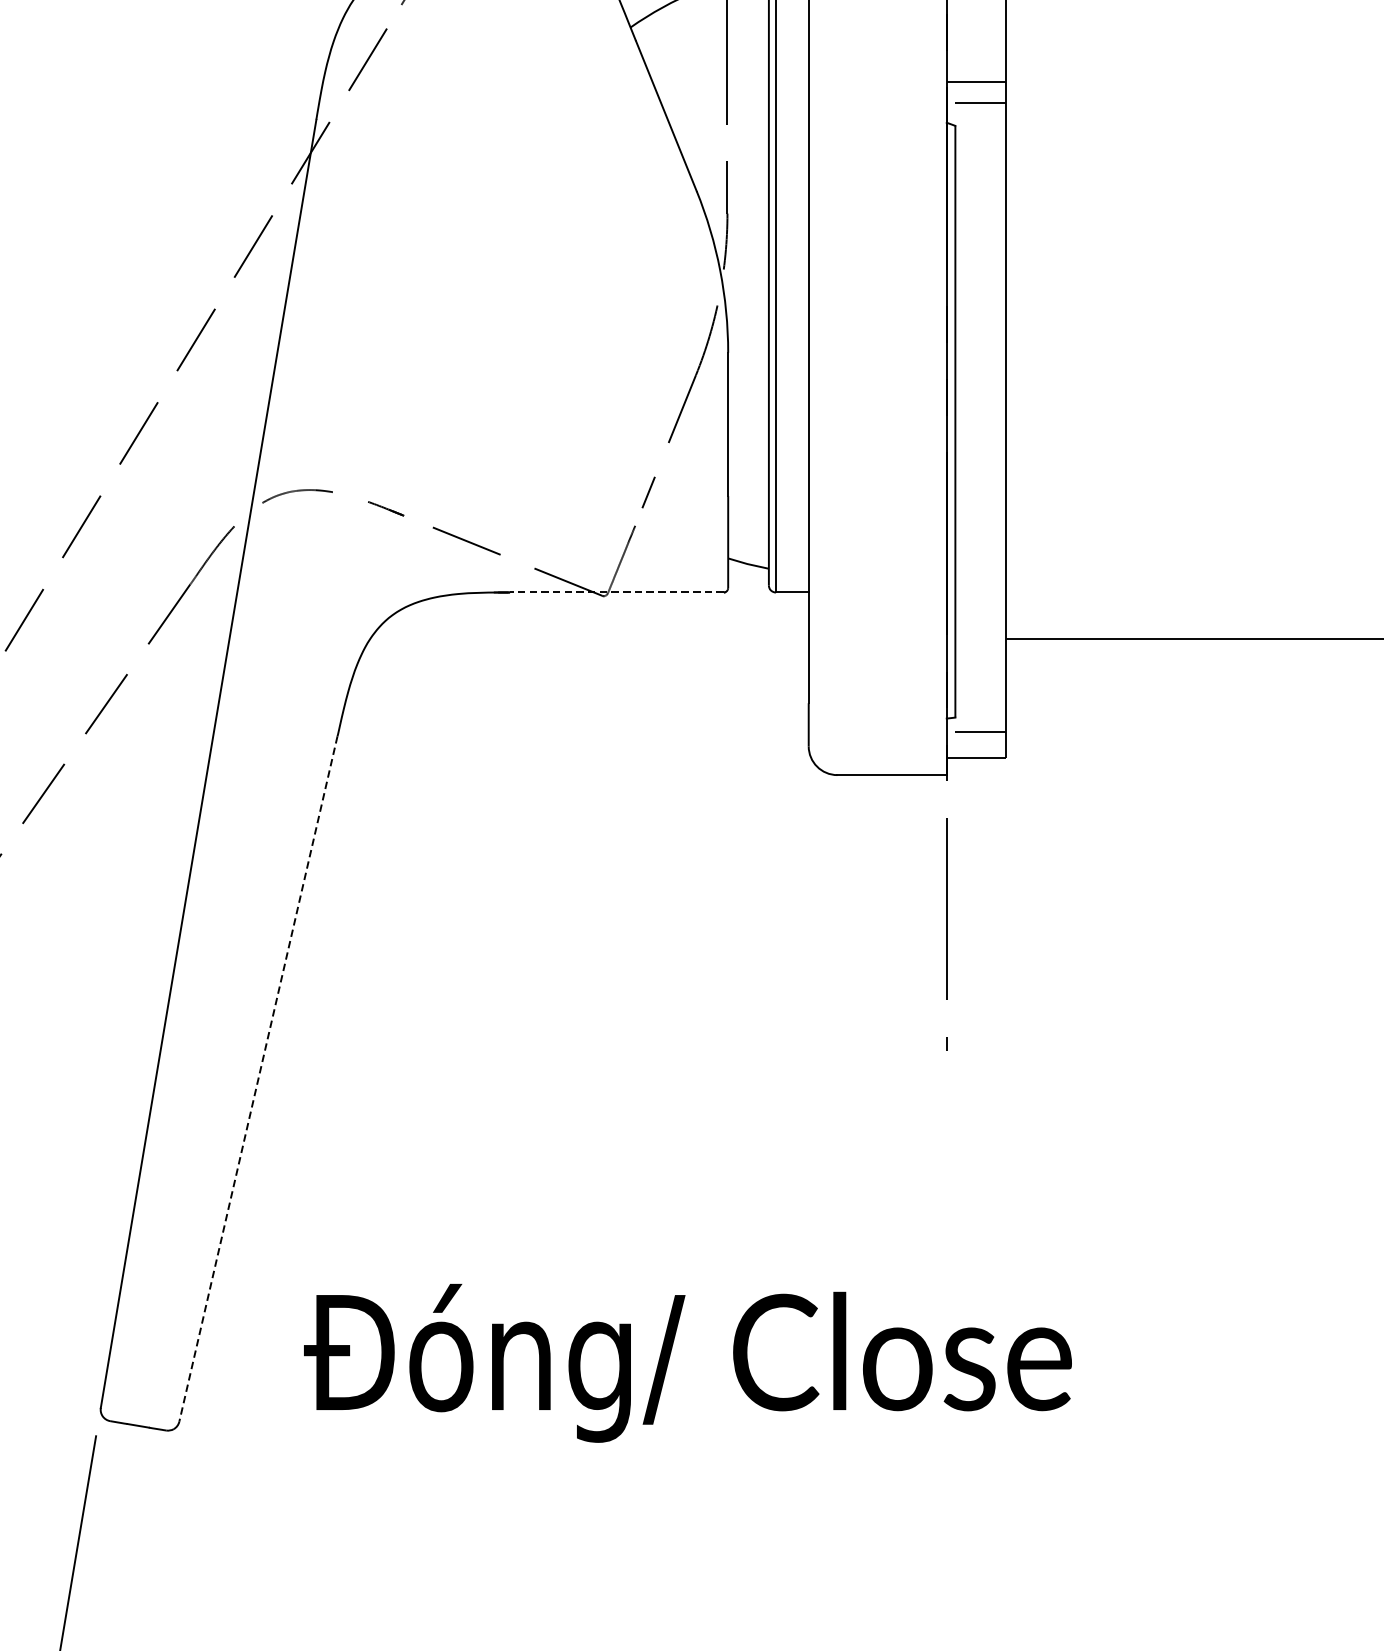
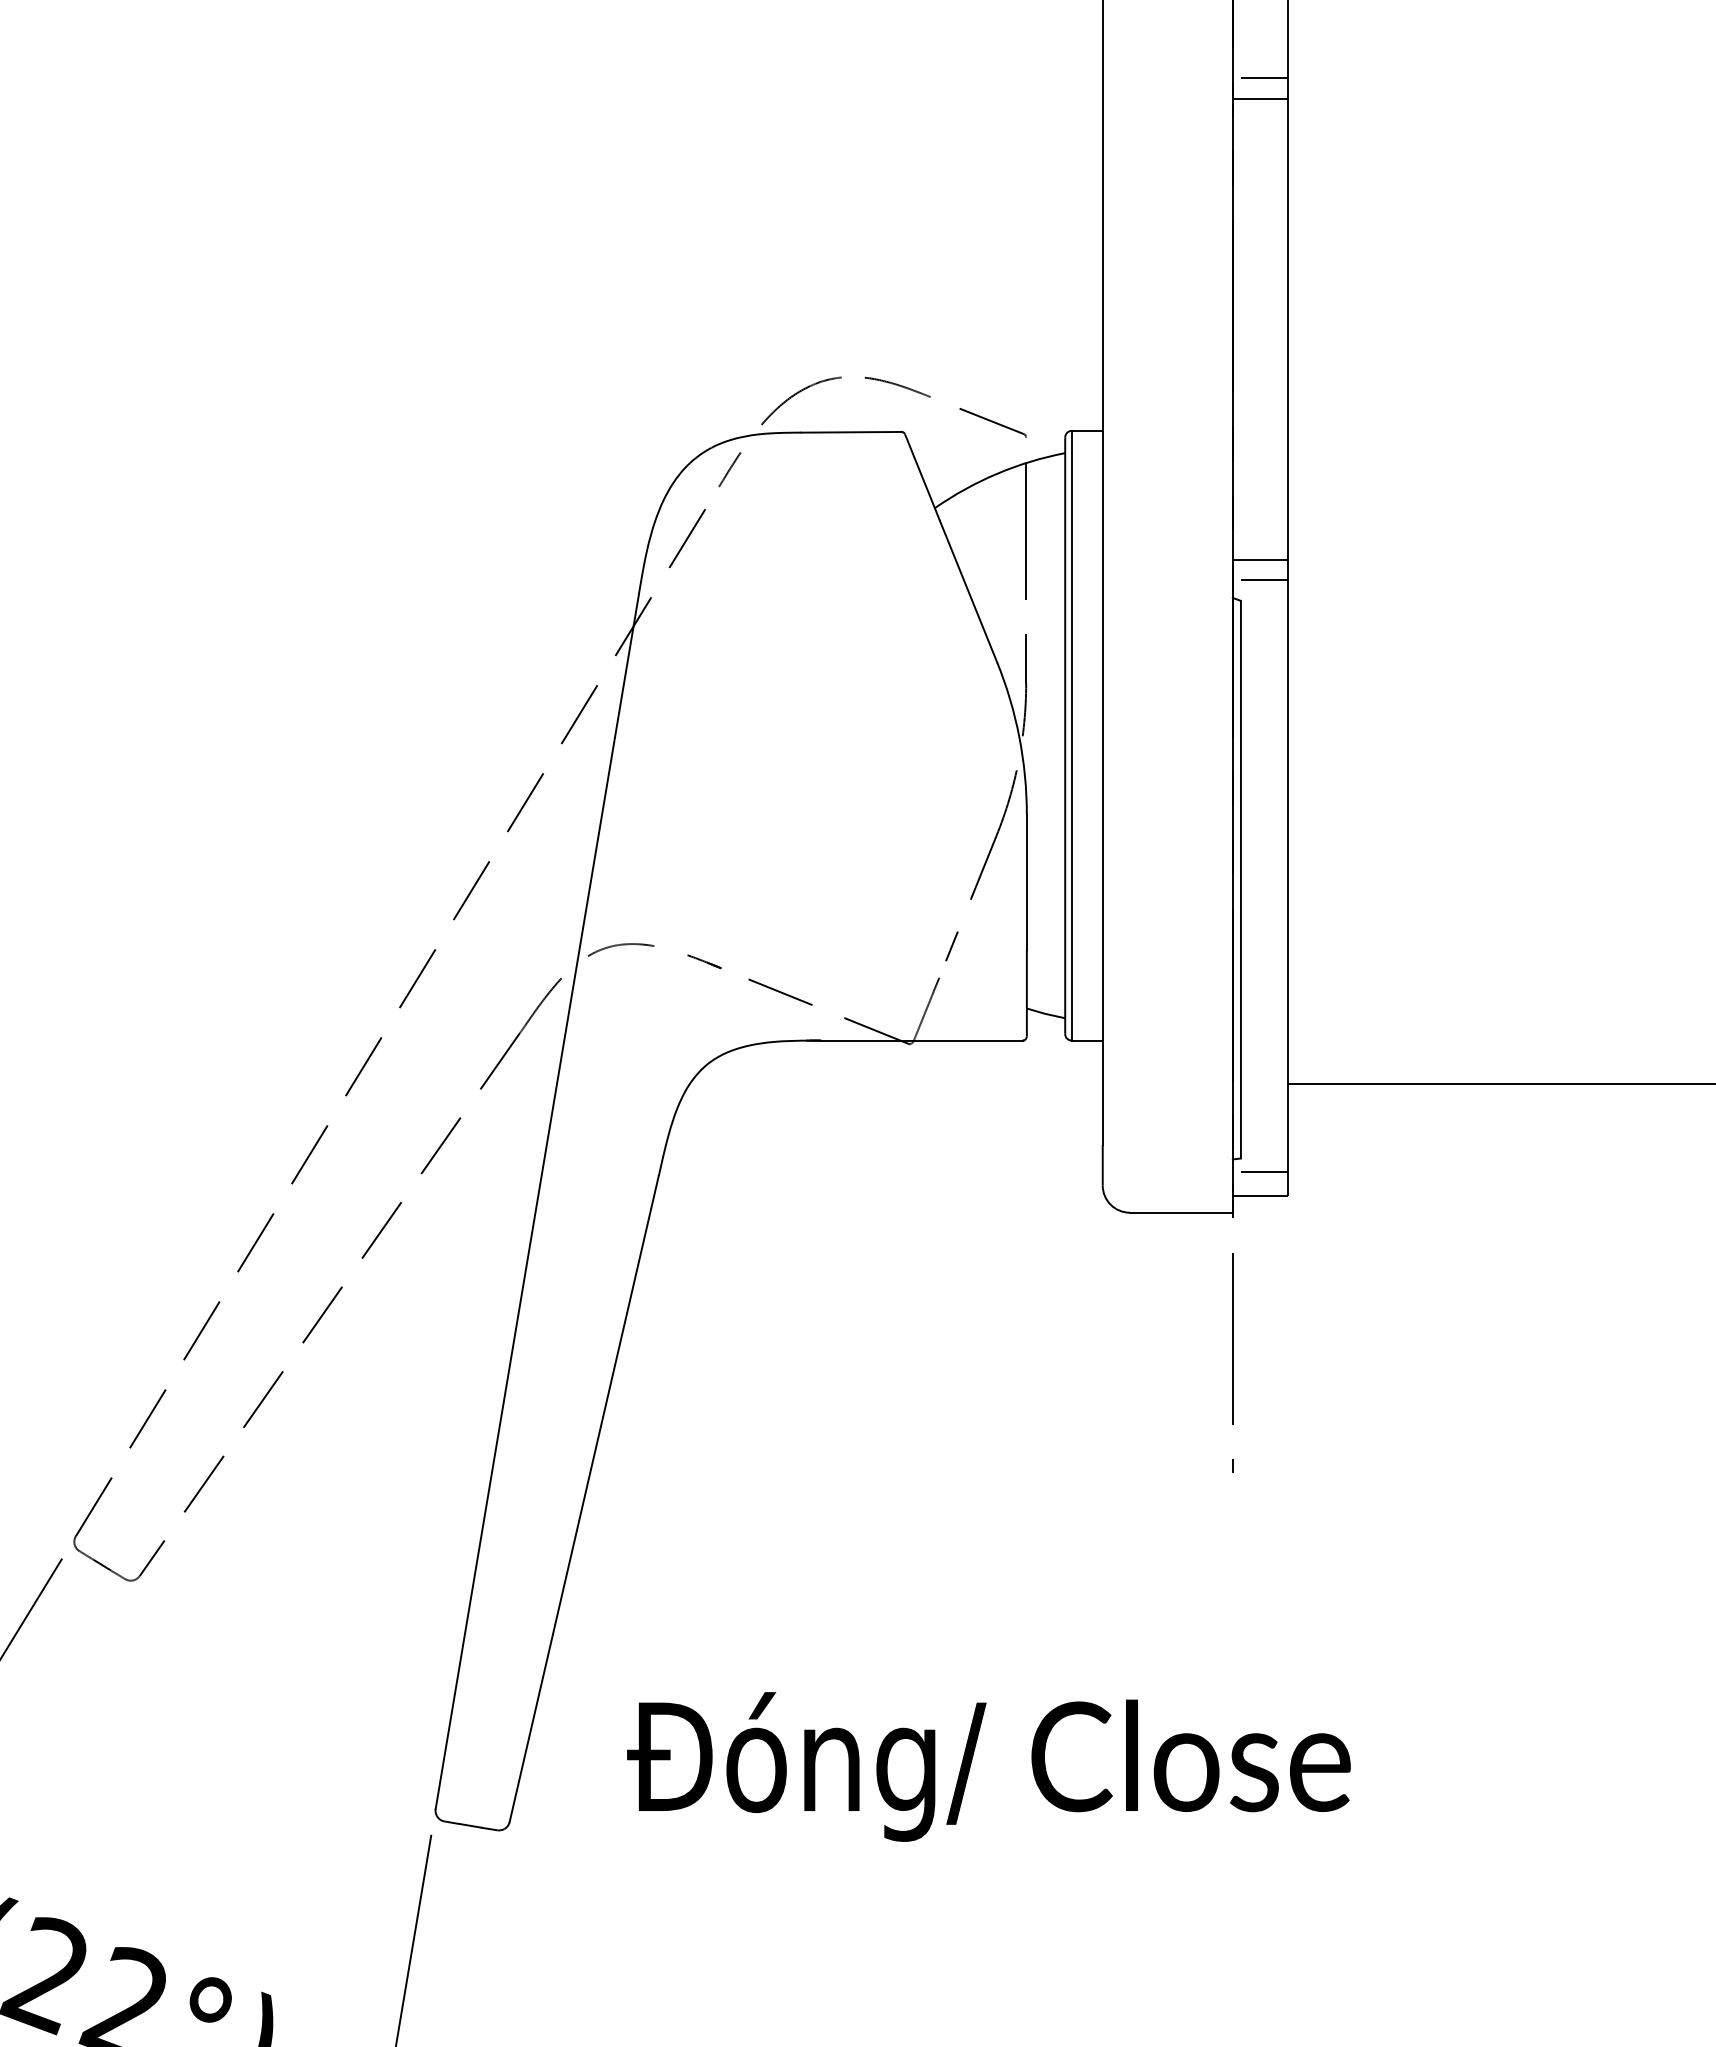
line: (617, 592) -> (922, 1040), dashed -> solid
line: (258, 1079) -> (584, 1499), dashed -> solid

